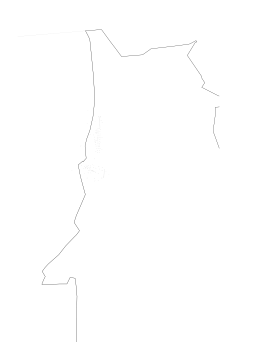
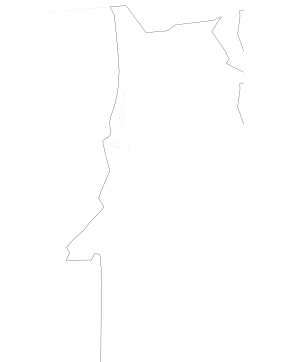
curve: (213, 54) -> (238, 30), added

